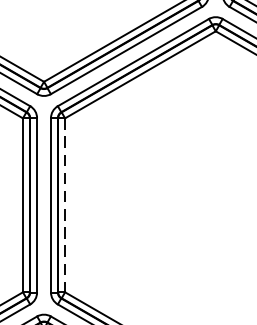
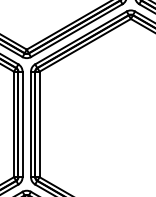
line: (64, 205) -> (39, 124), dashed -> solid

